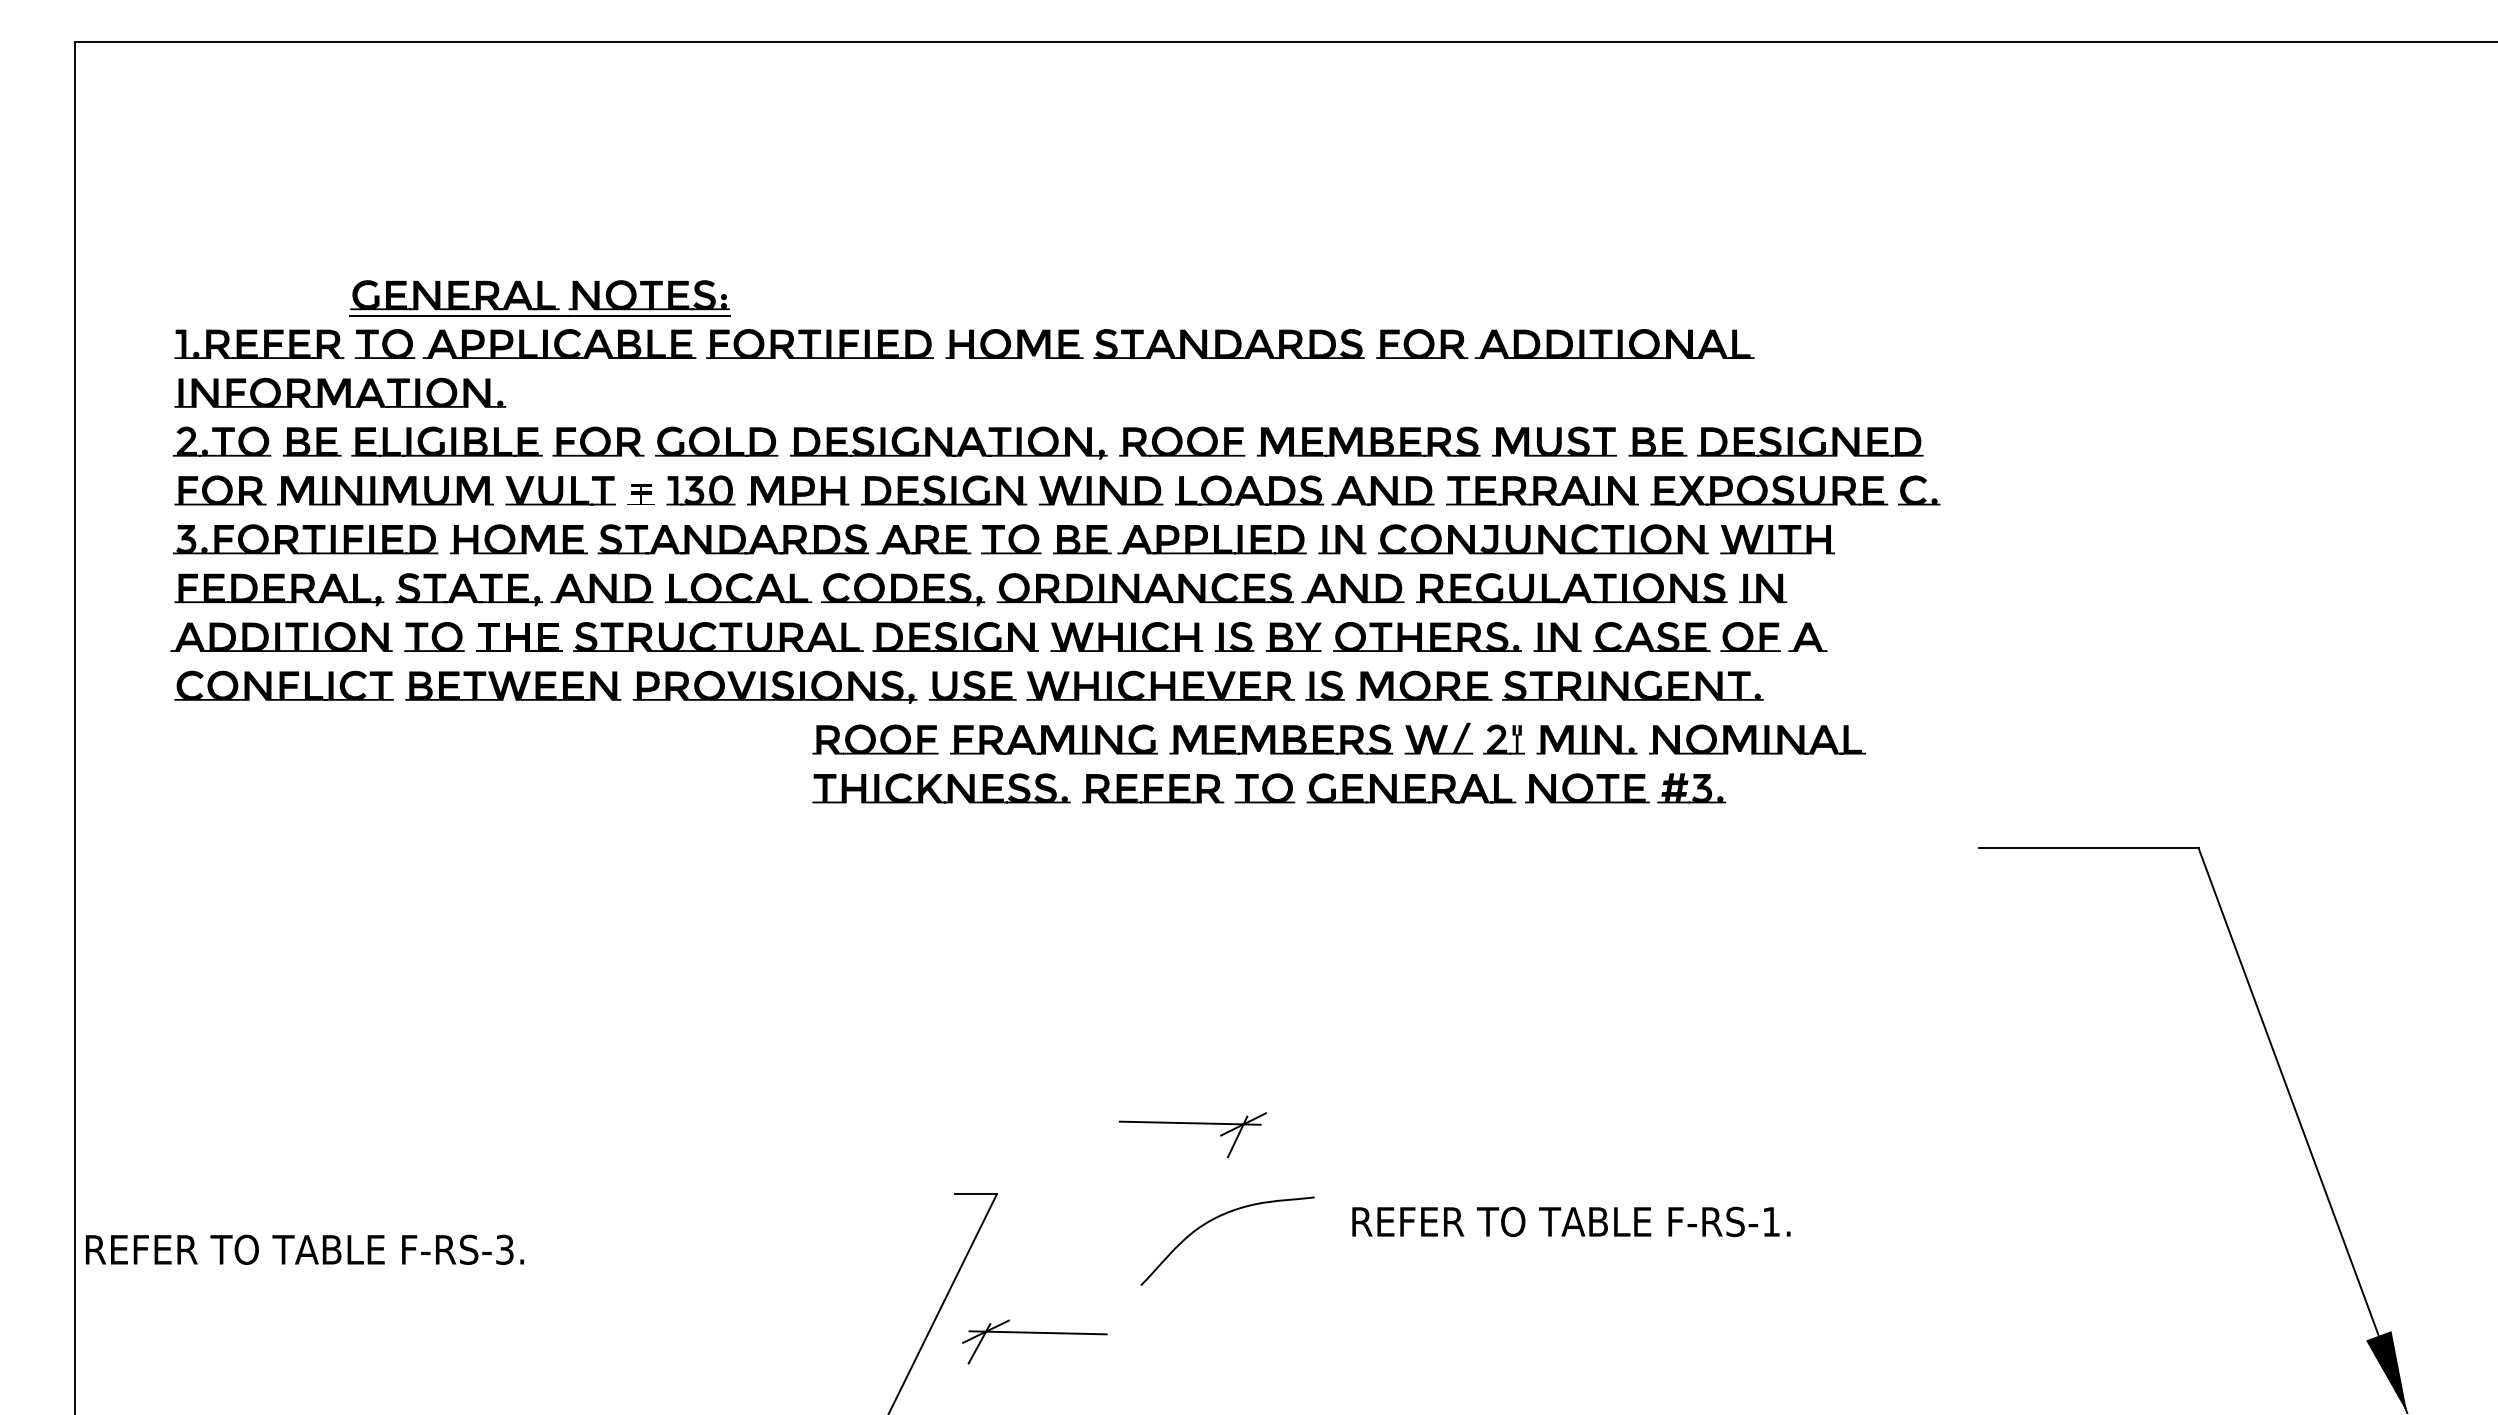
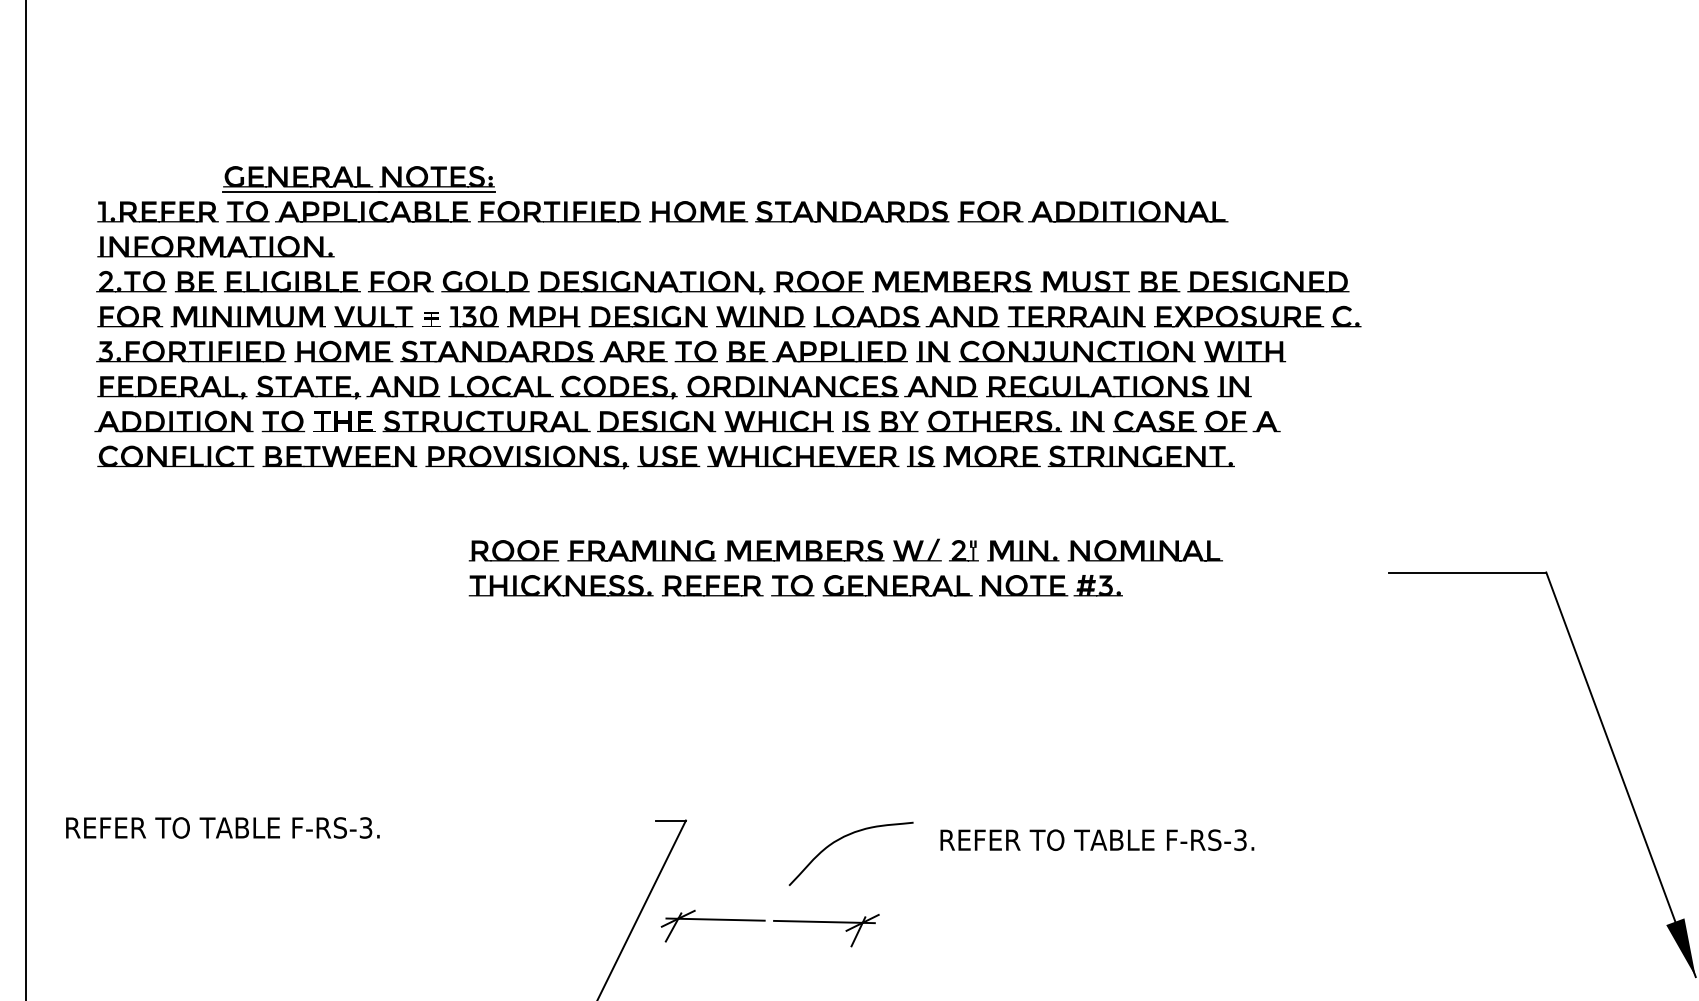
text: (1338, 762) -> (845, 567), moved
part: (1192, 1124) -> (826, 922), moved
text: (1770, 1221) -> (1239, 839), F-RS-1. -> F-RS-3.
text: (304, 1249) -> (222, 827), moved

